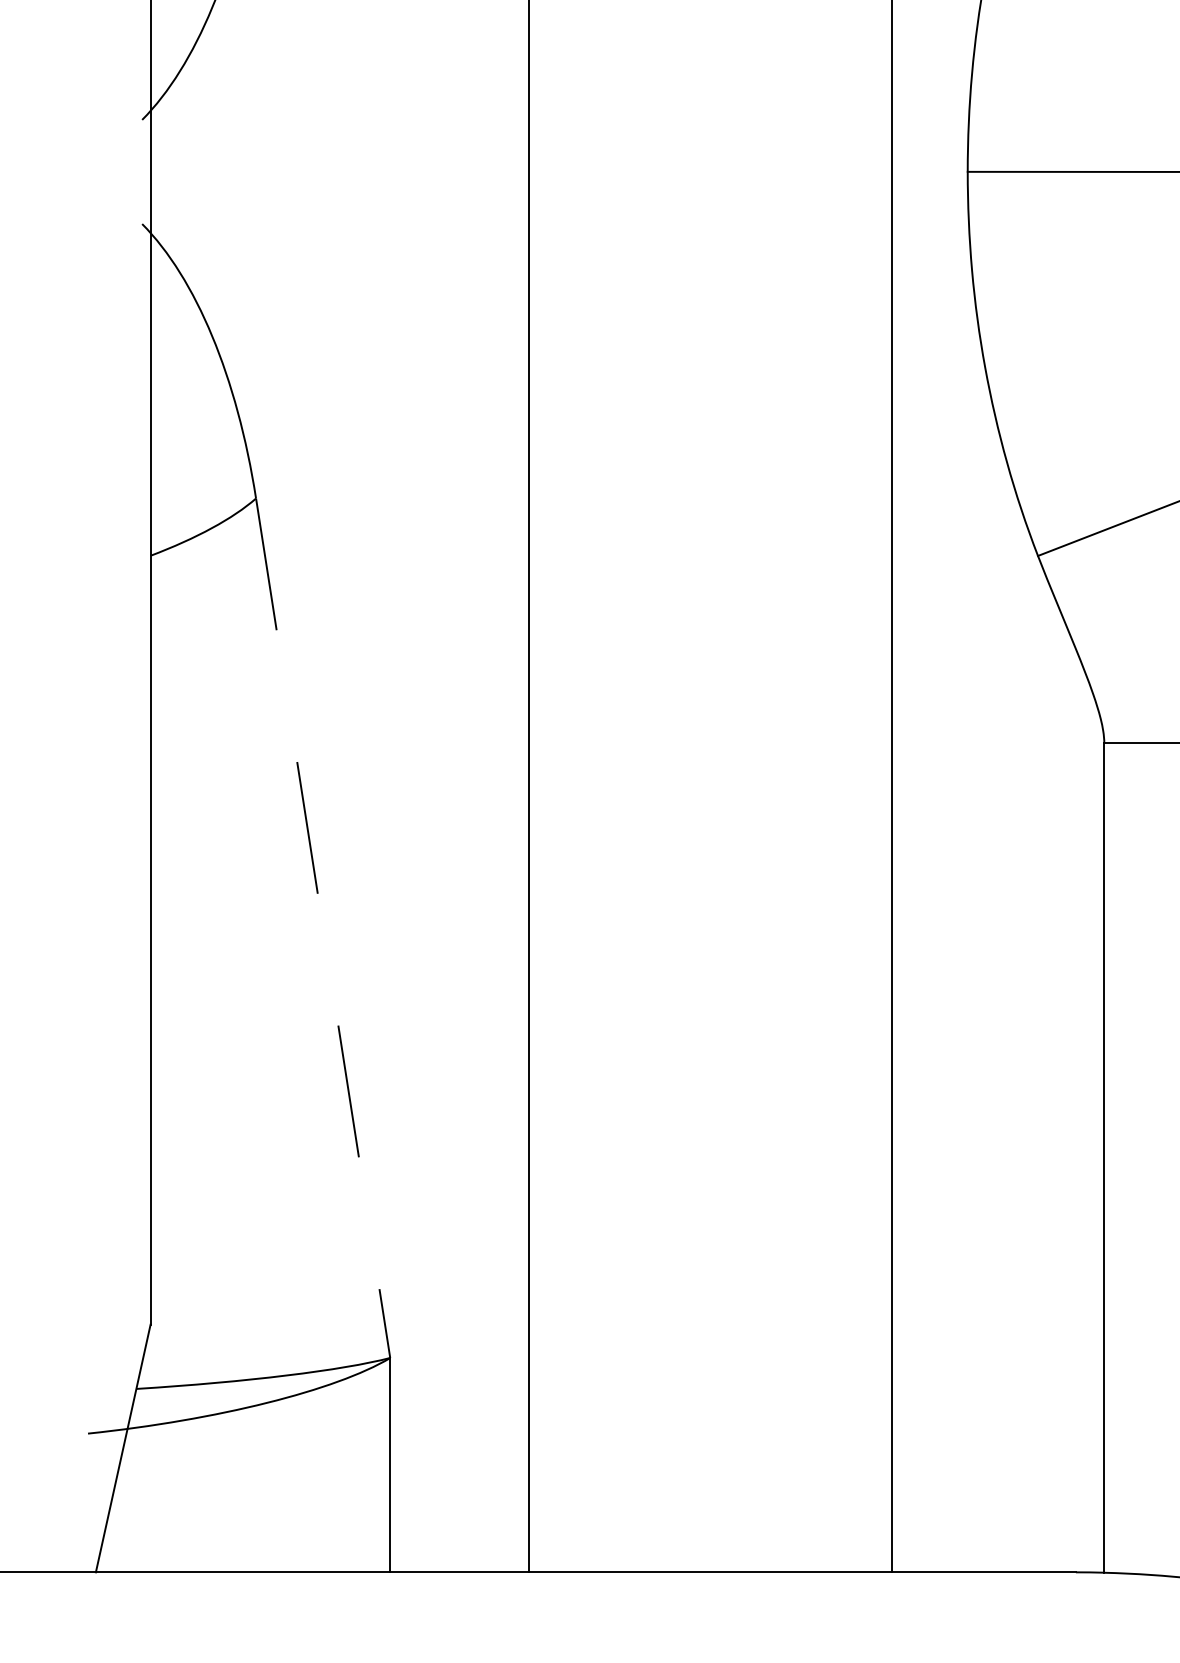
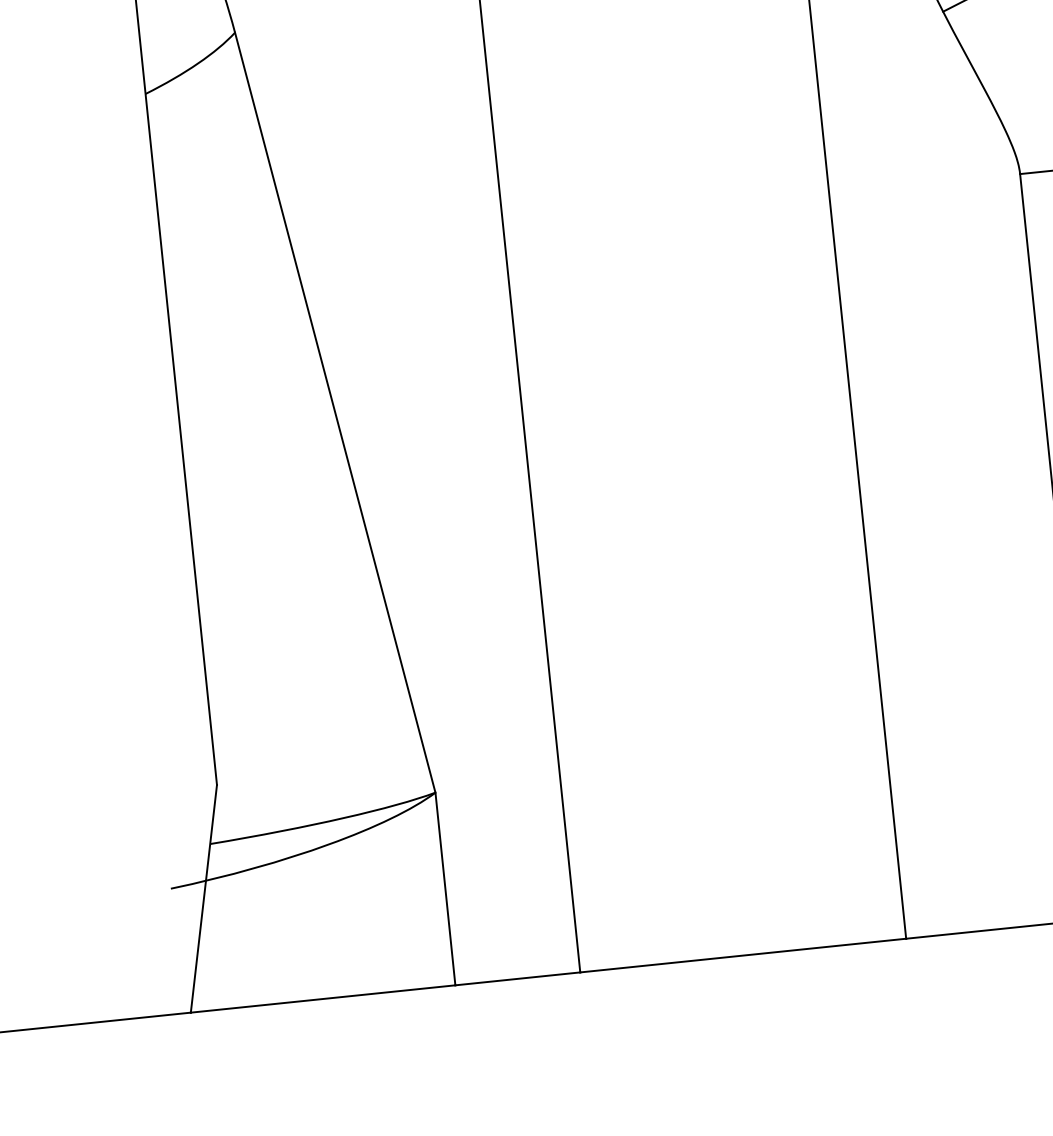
line: (323, 928) -> (335, 412), dashed -> solid

